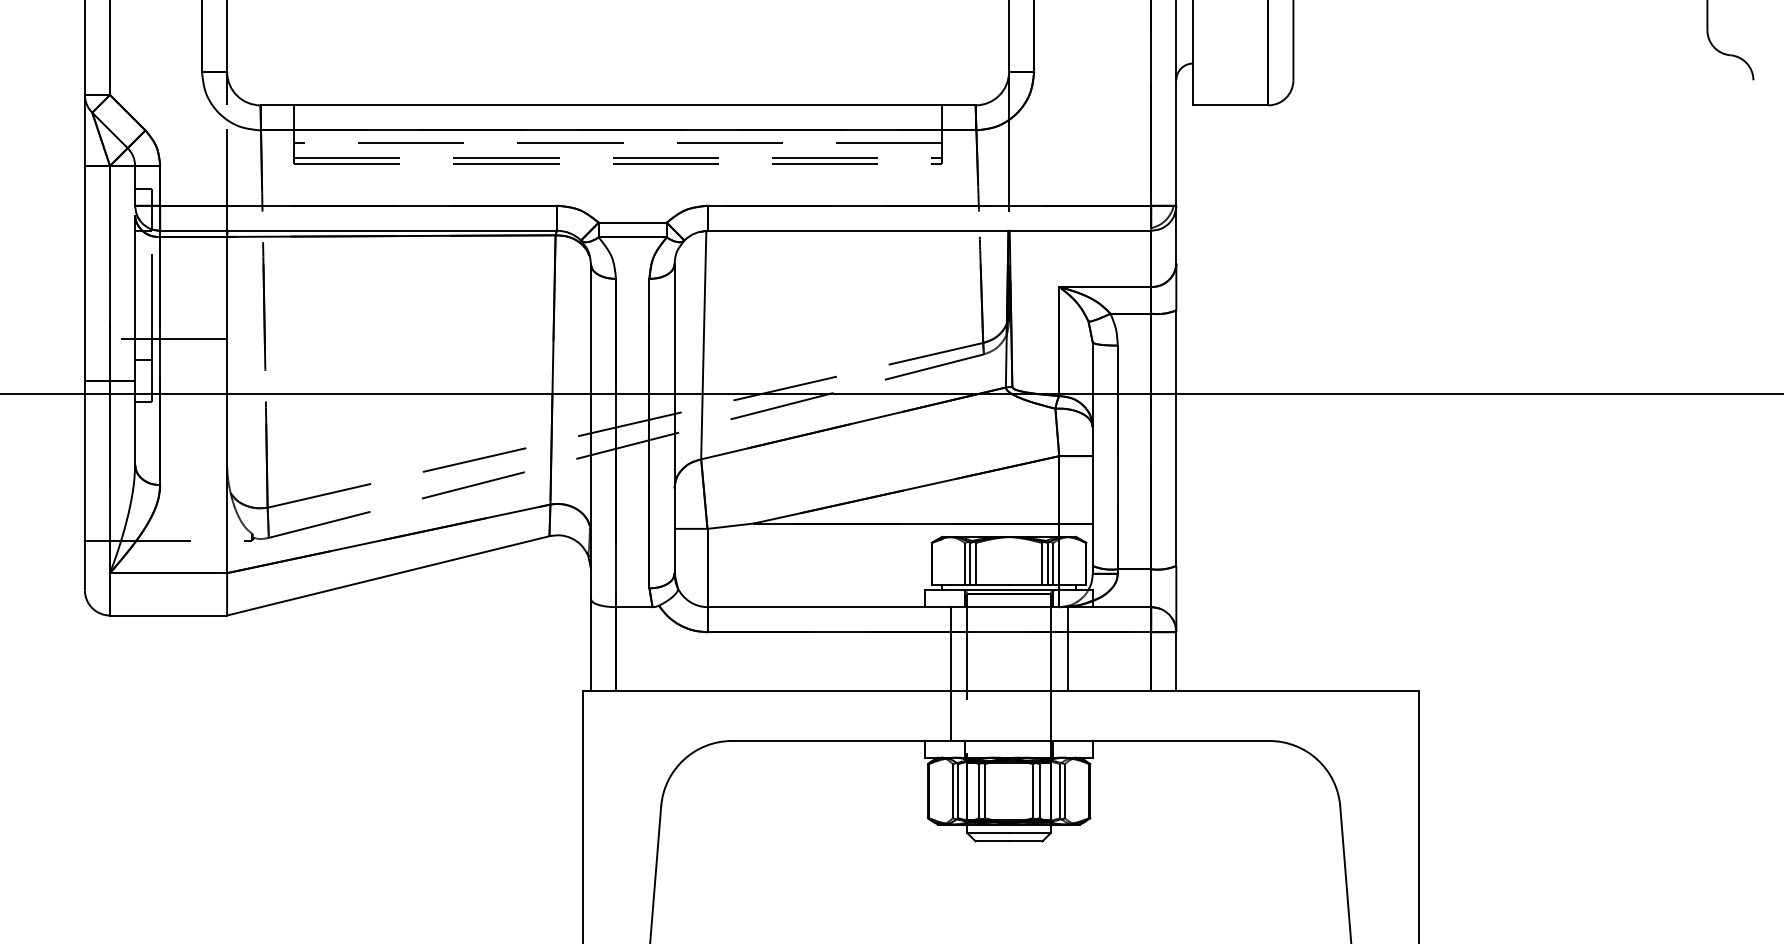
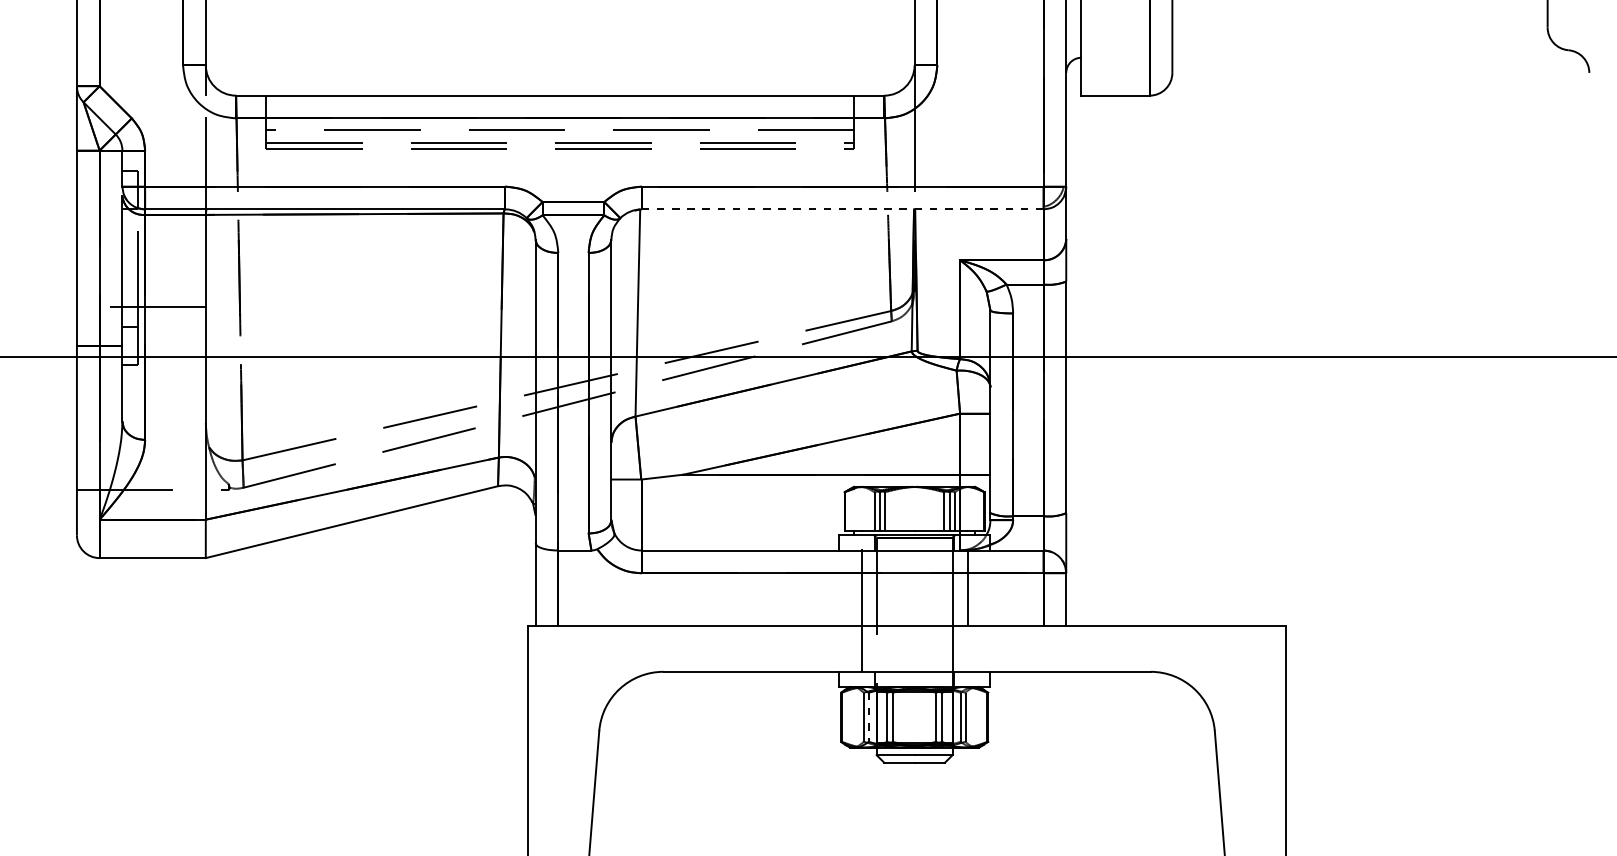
line: (929, 230) -> (842, 209), solid -> dashed
line: (958, 791) -> (868, 717), solid -> dashed

